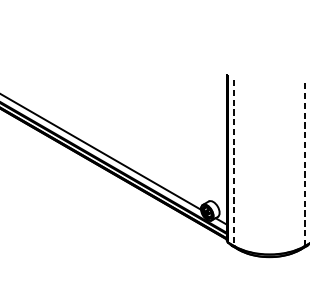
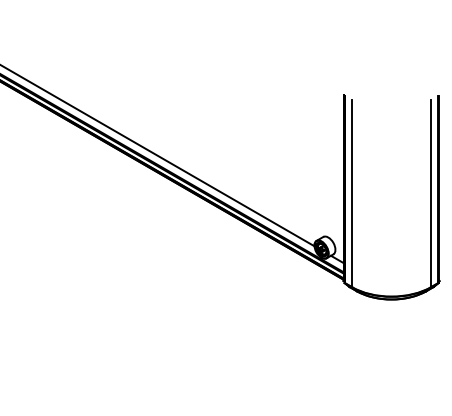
line: (305, 162) -> (431, 193), dashed -> solid
line: (234, 163) -> (352, 194), dashed -> solid

